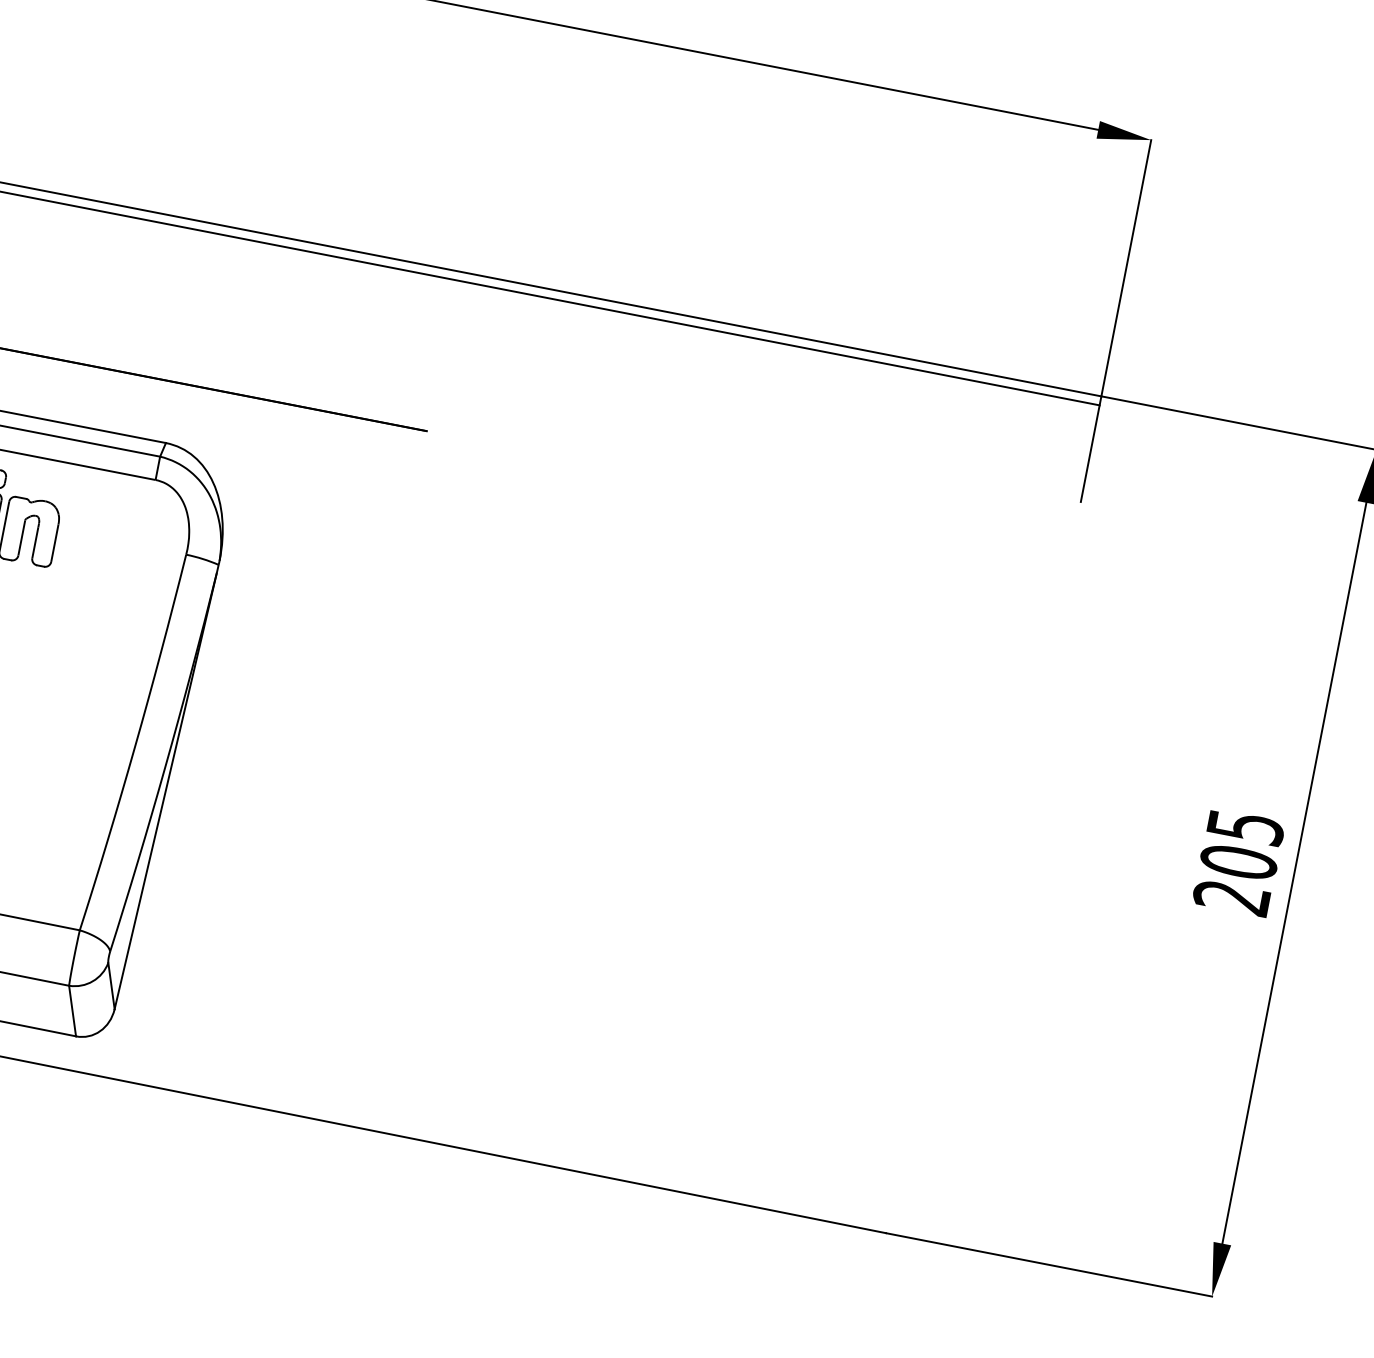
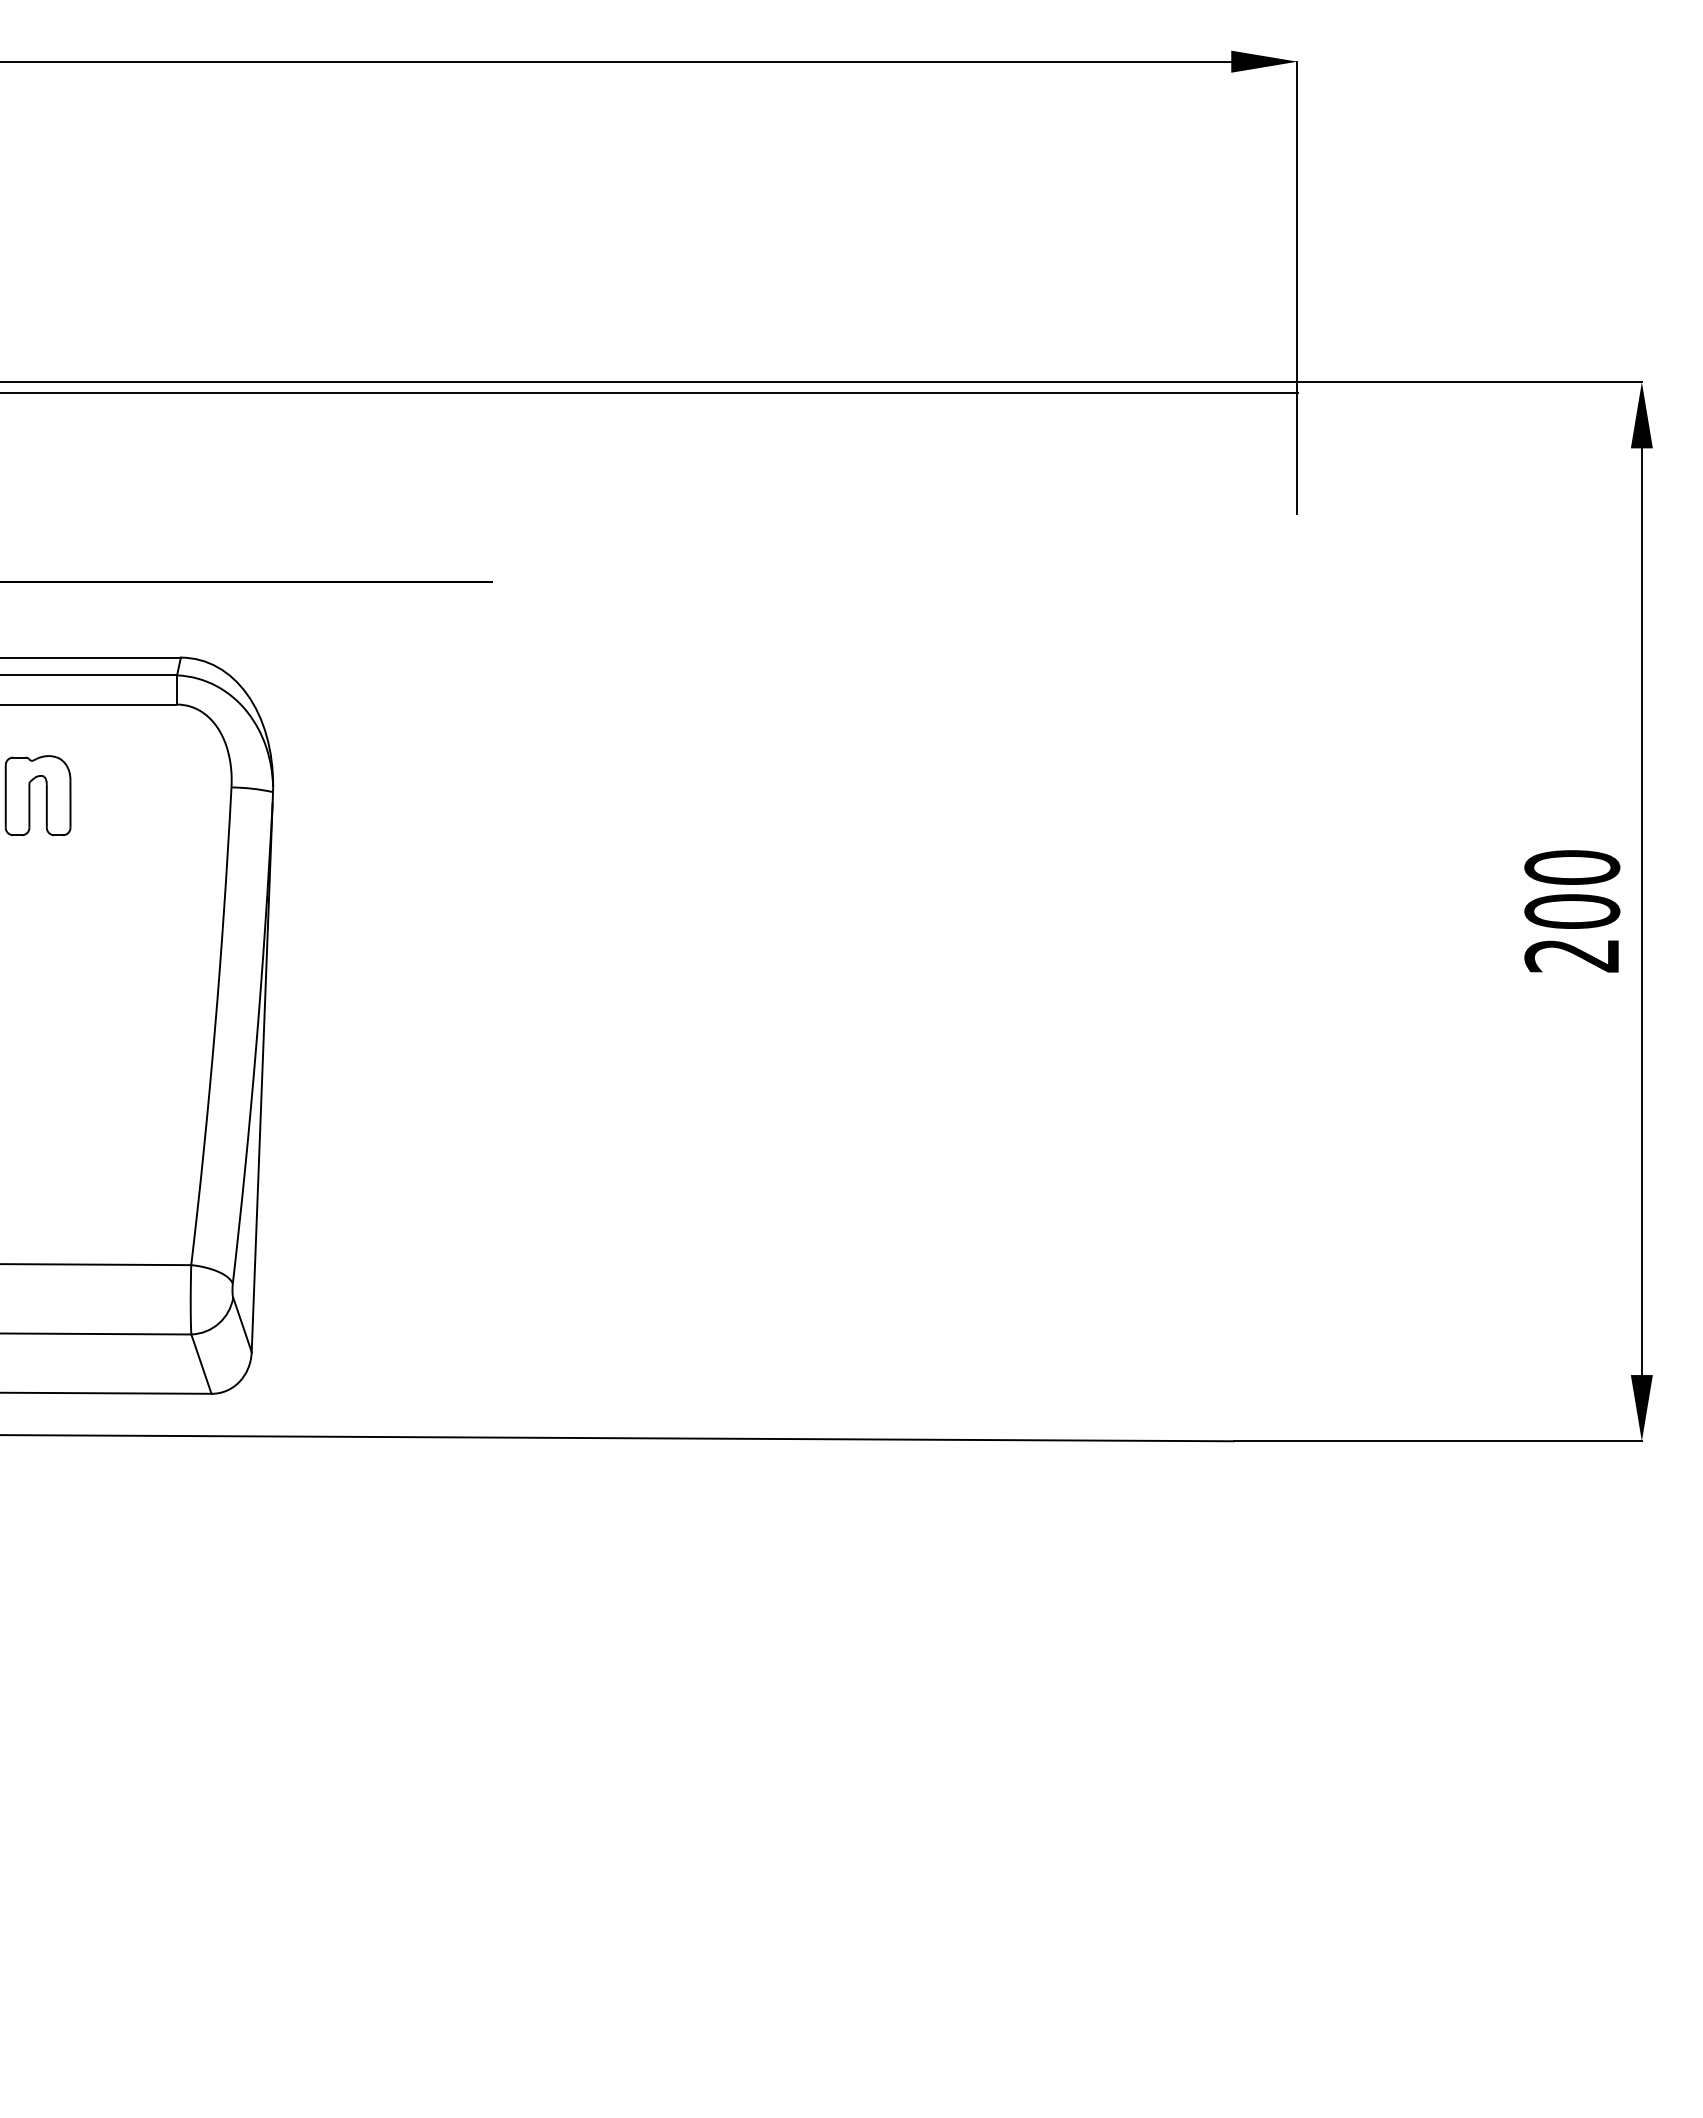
text: (1245, 827) -> (1572, 867), 205 -> 200

